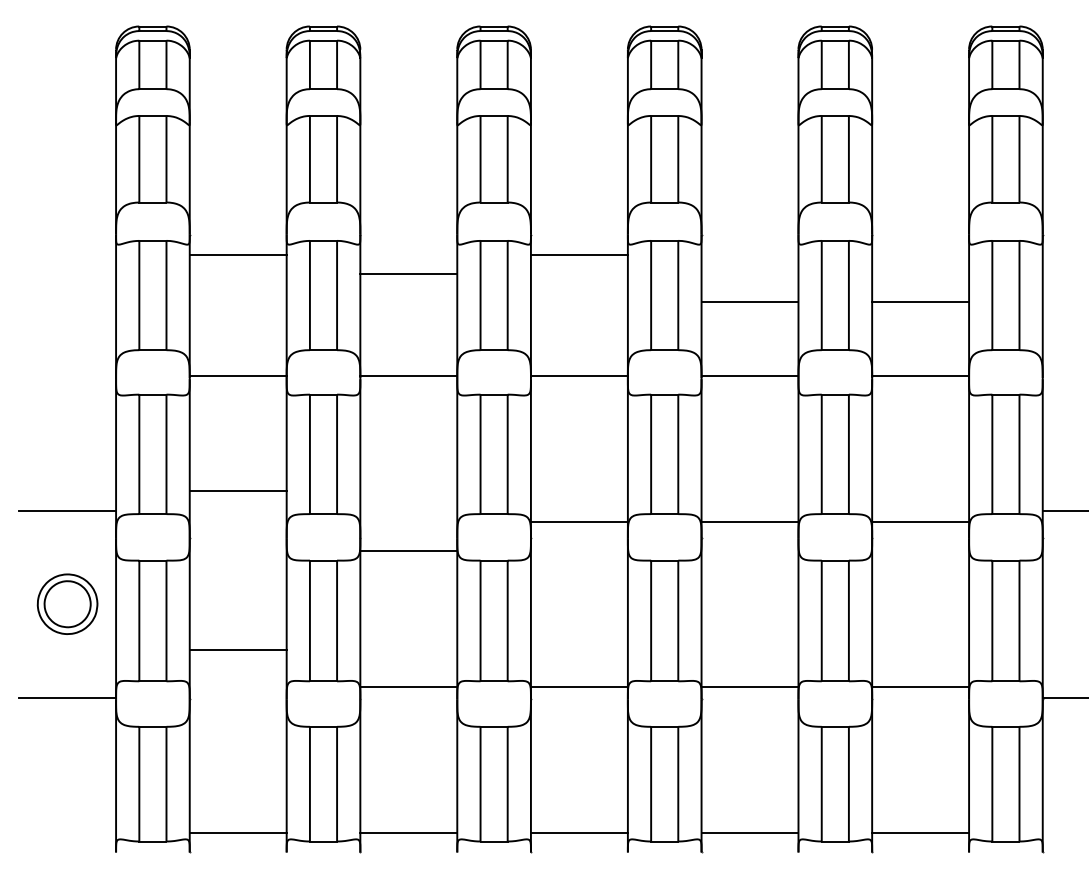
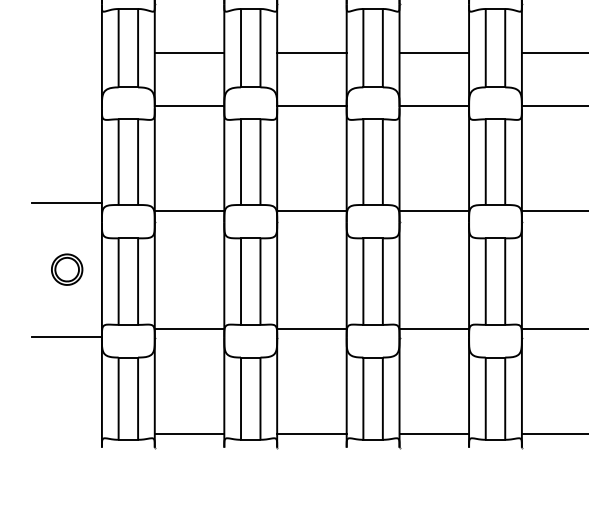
line: (237, 254) -> (189, 52), moved
line: (578, 254) -> (433, 52), moved
line: (408, 273) -> (311, 52), moved
line: (237, 491) -> (189, 210), moved
line: (408, 551) -> (311, 210), moved
part: (67, 604) -> (67, 269), size x0.71
line: (237, 649) -> (189, 328), moved

